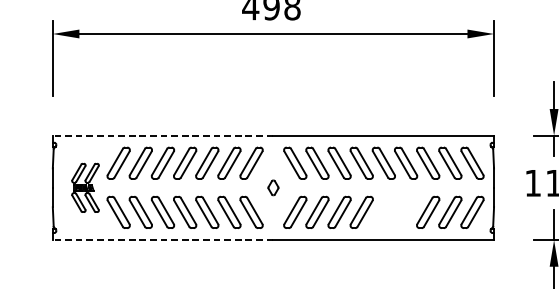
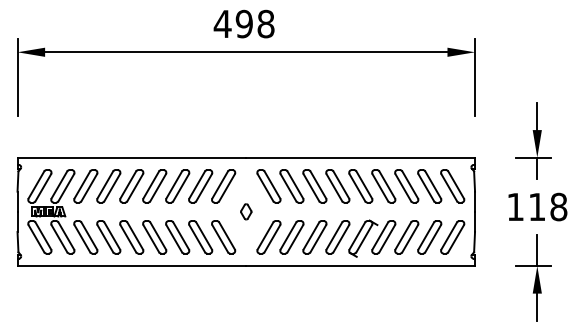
line: (162, 135) -> (131, 157), dashed -> solid
part: (85, 187) -> (51, 211), size x1.67
part: (395, 213) -> (372, 238), added
line: (162, 240) -> (131, 266), dashed -> solid

